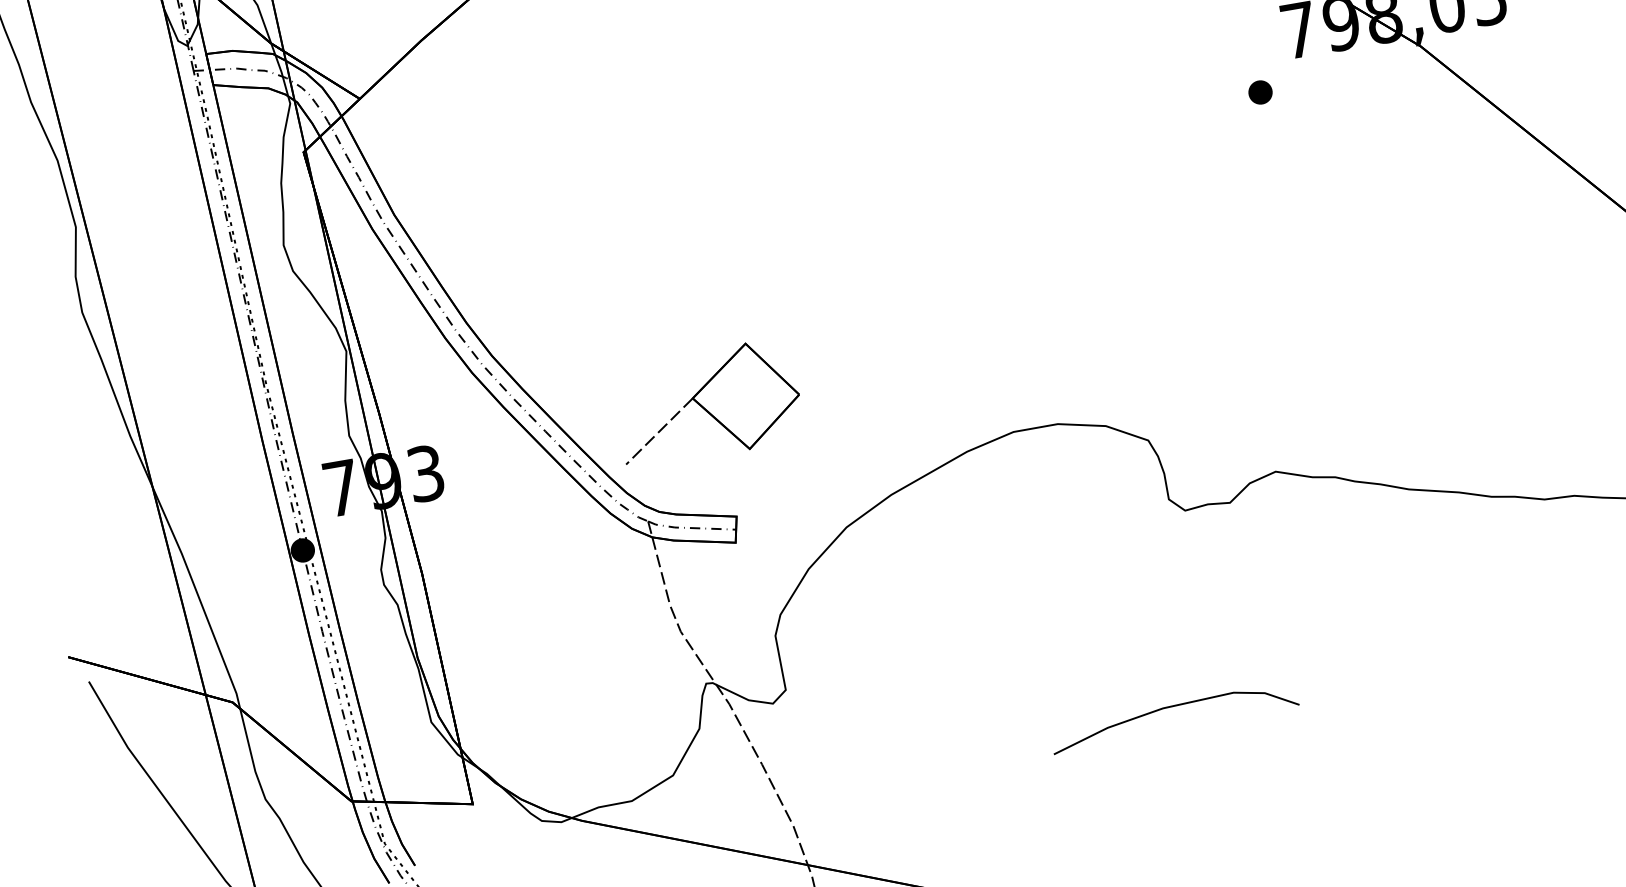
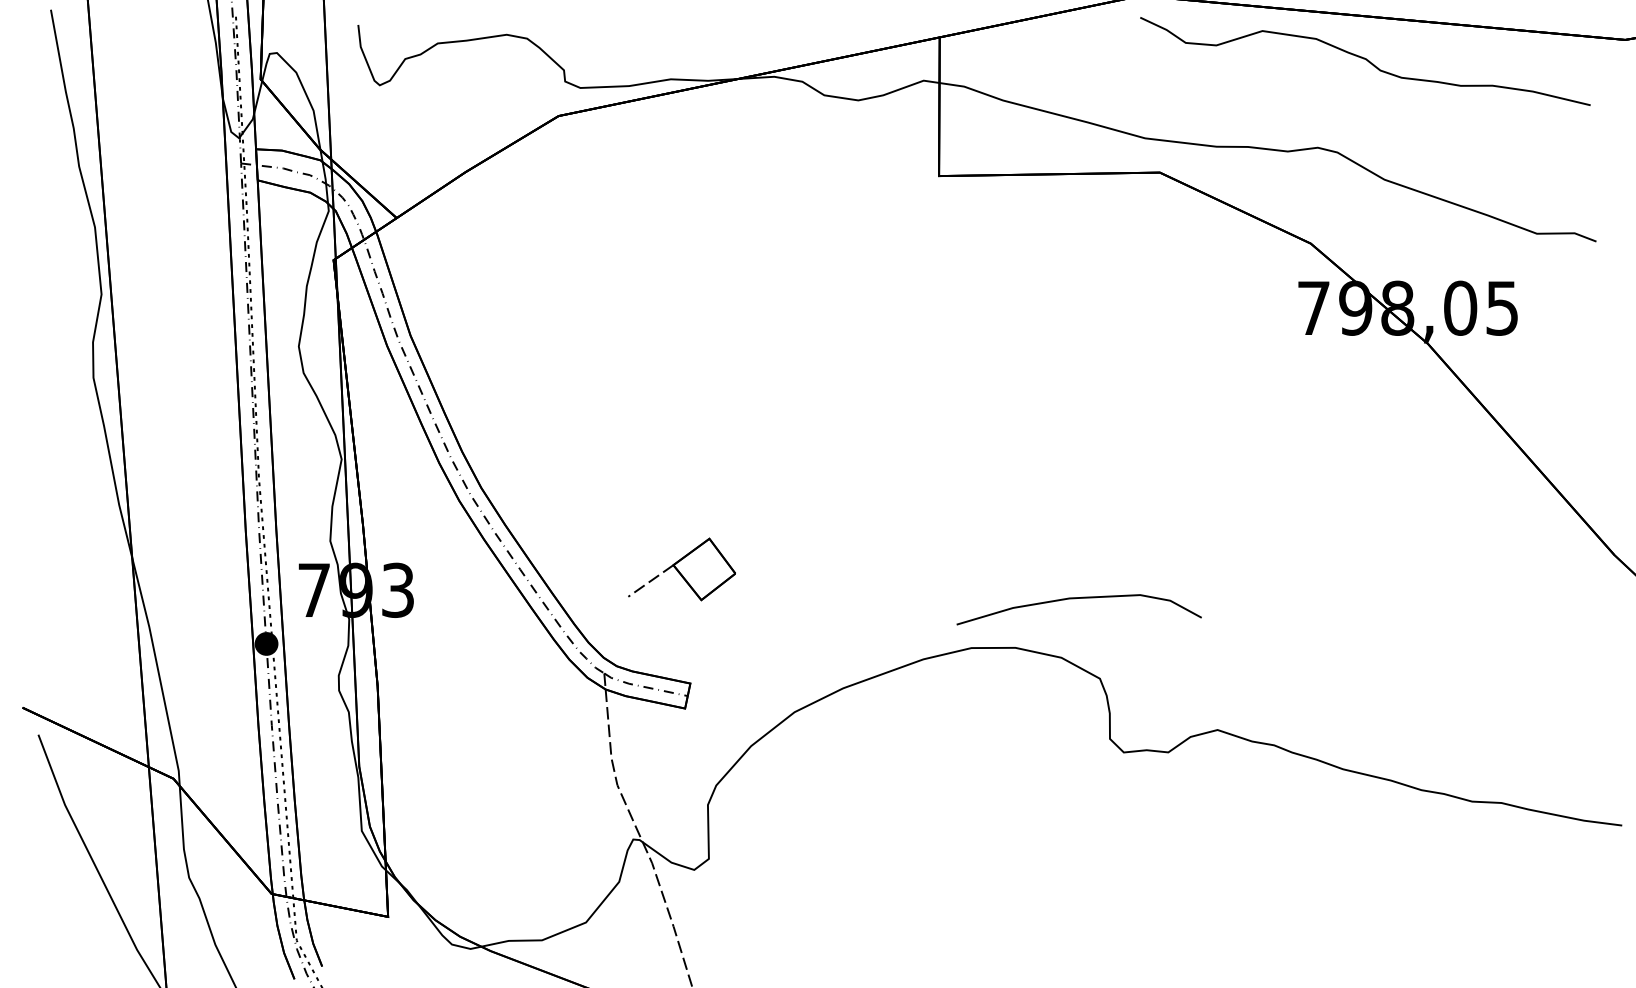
part: (1259, 92) -> (1265, 361), removed
part: (707, 403) -> (681, 569), size x0.6
curve: (1169, 708) -> (1075, 599), moved

